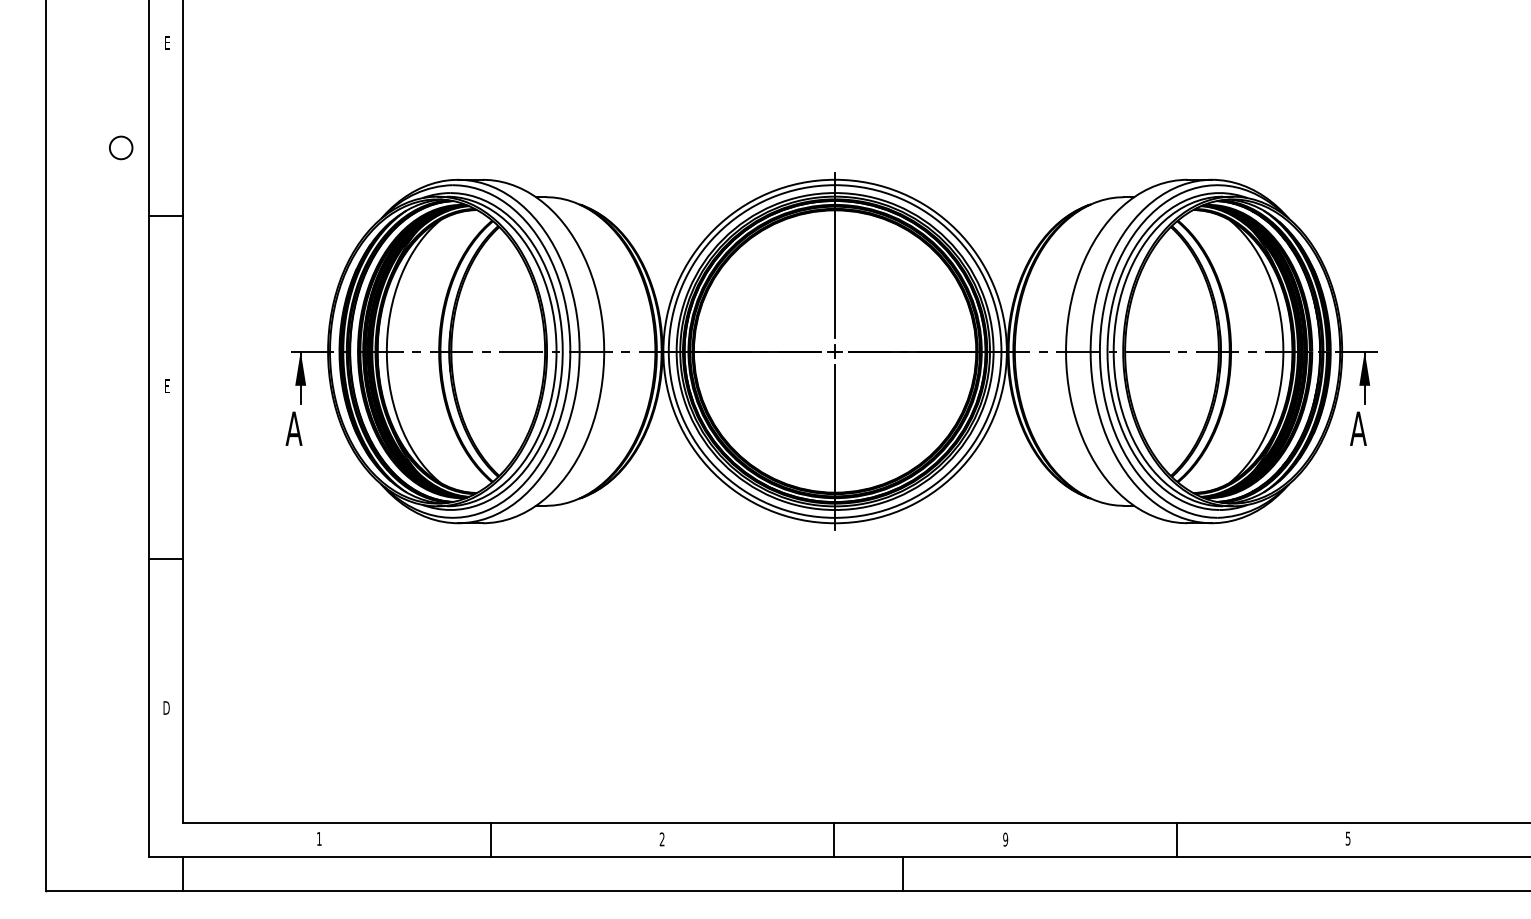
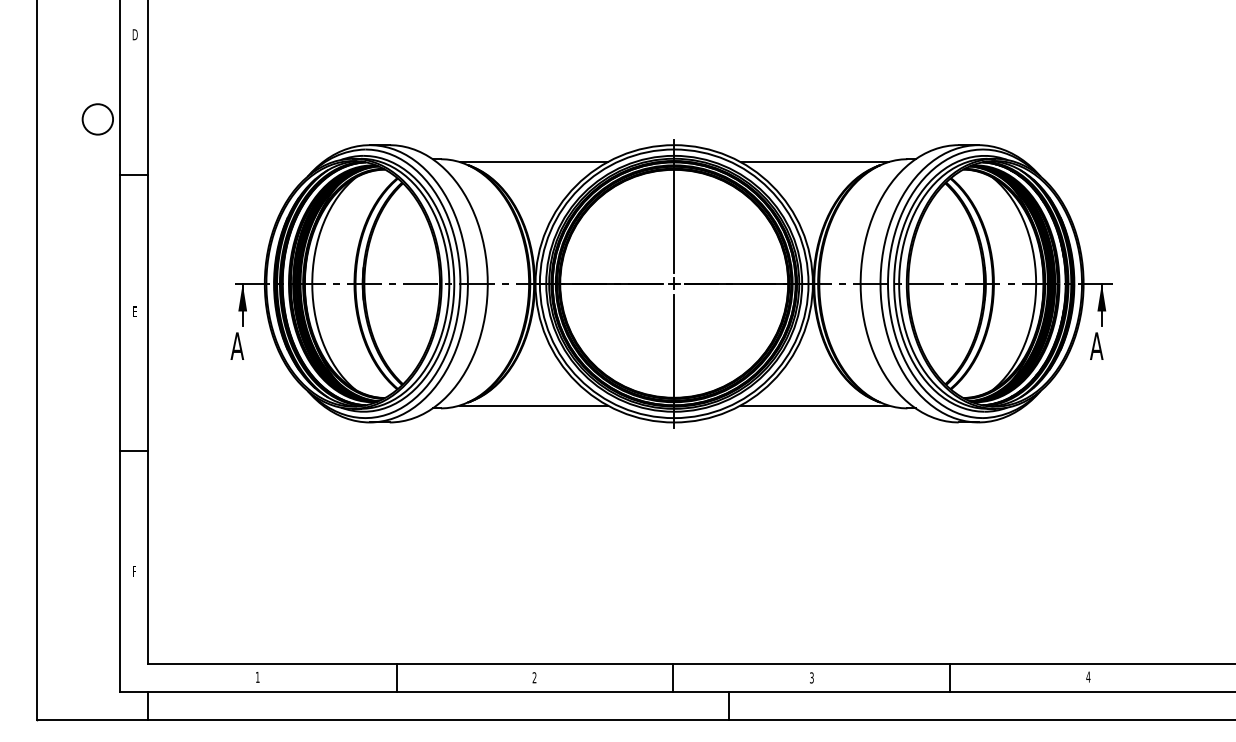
text: (167, 42) -> (135, 34), E -> D
circle: (120, 147) -> (97, 119), size x1.67
line: (660, 200) -> (533, 161), added
line: (1008, 200) -> (814, 161), added
line: (660, 502) -> (533, 405), added
line: (1008, 502) -> (814, 405), added
text: (166, 707) -> (134, 571), D -> F
text: (1347, 838) -> (1087, 677), 5 -> 4
text: (1005, 839) -> (811, 677), 9 -> 3

